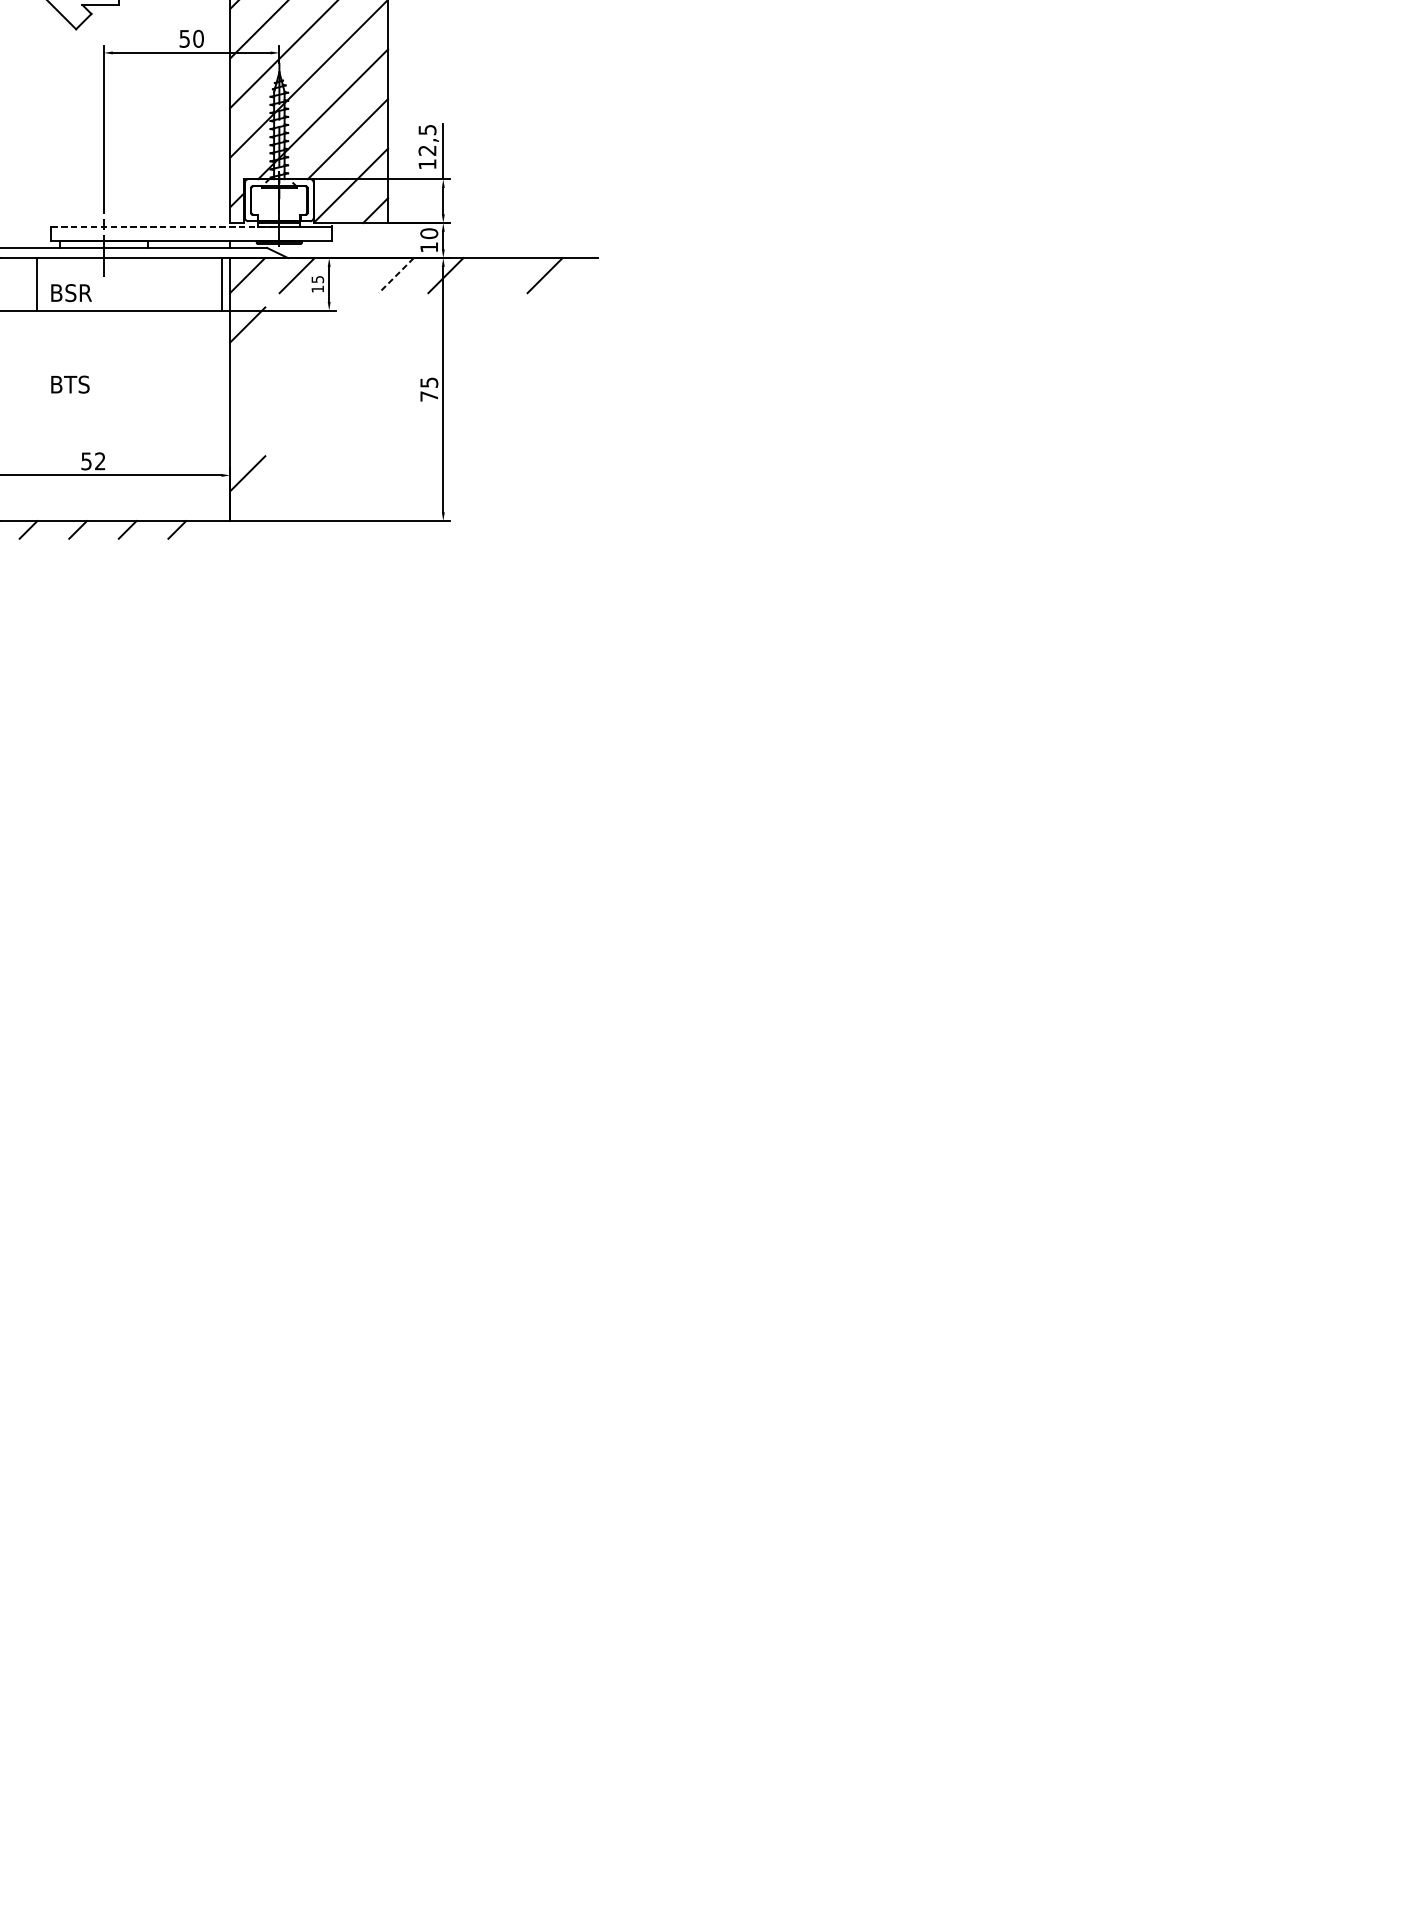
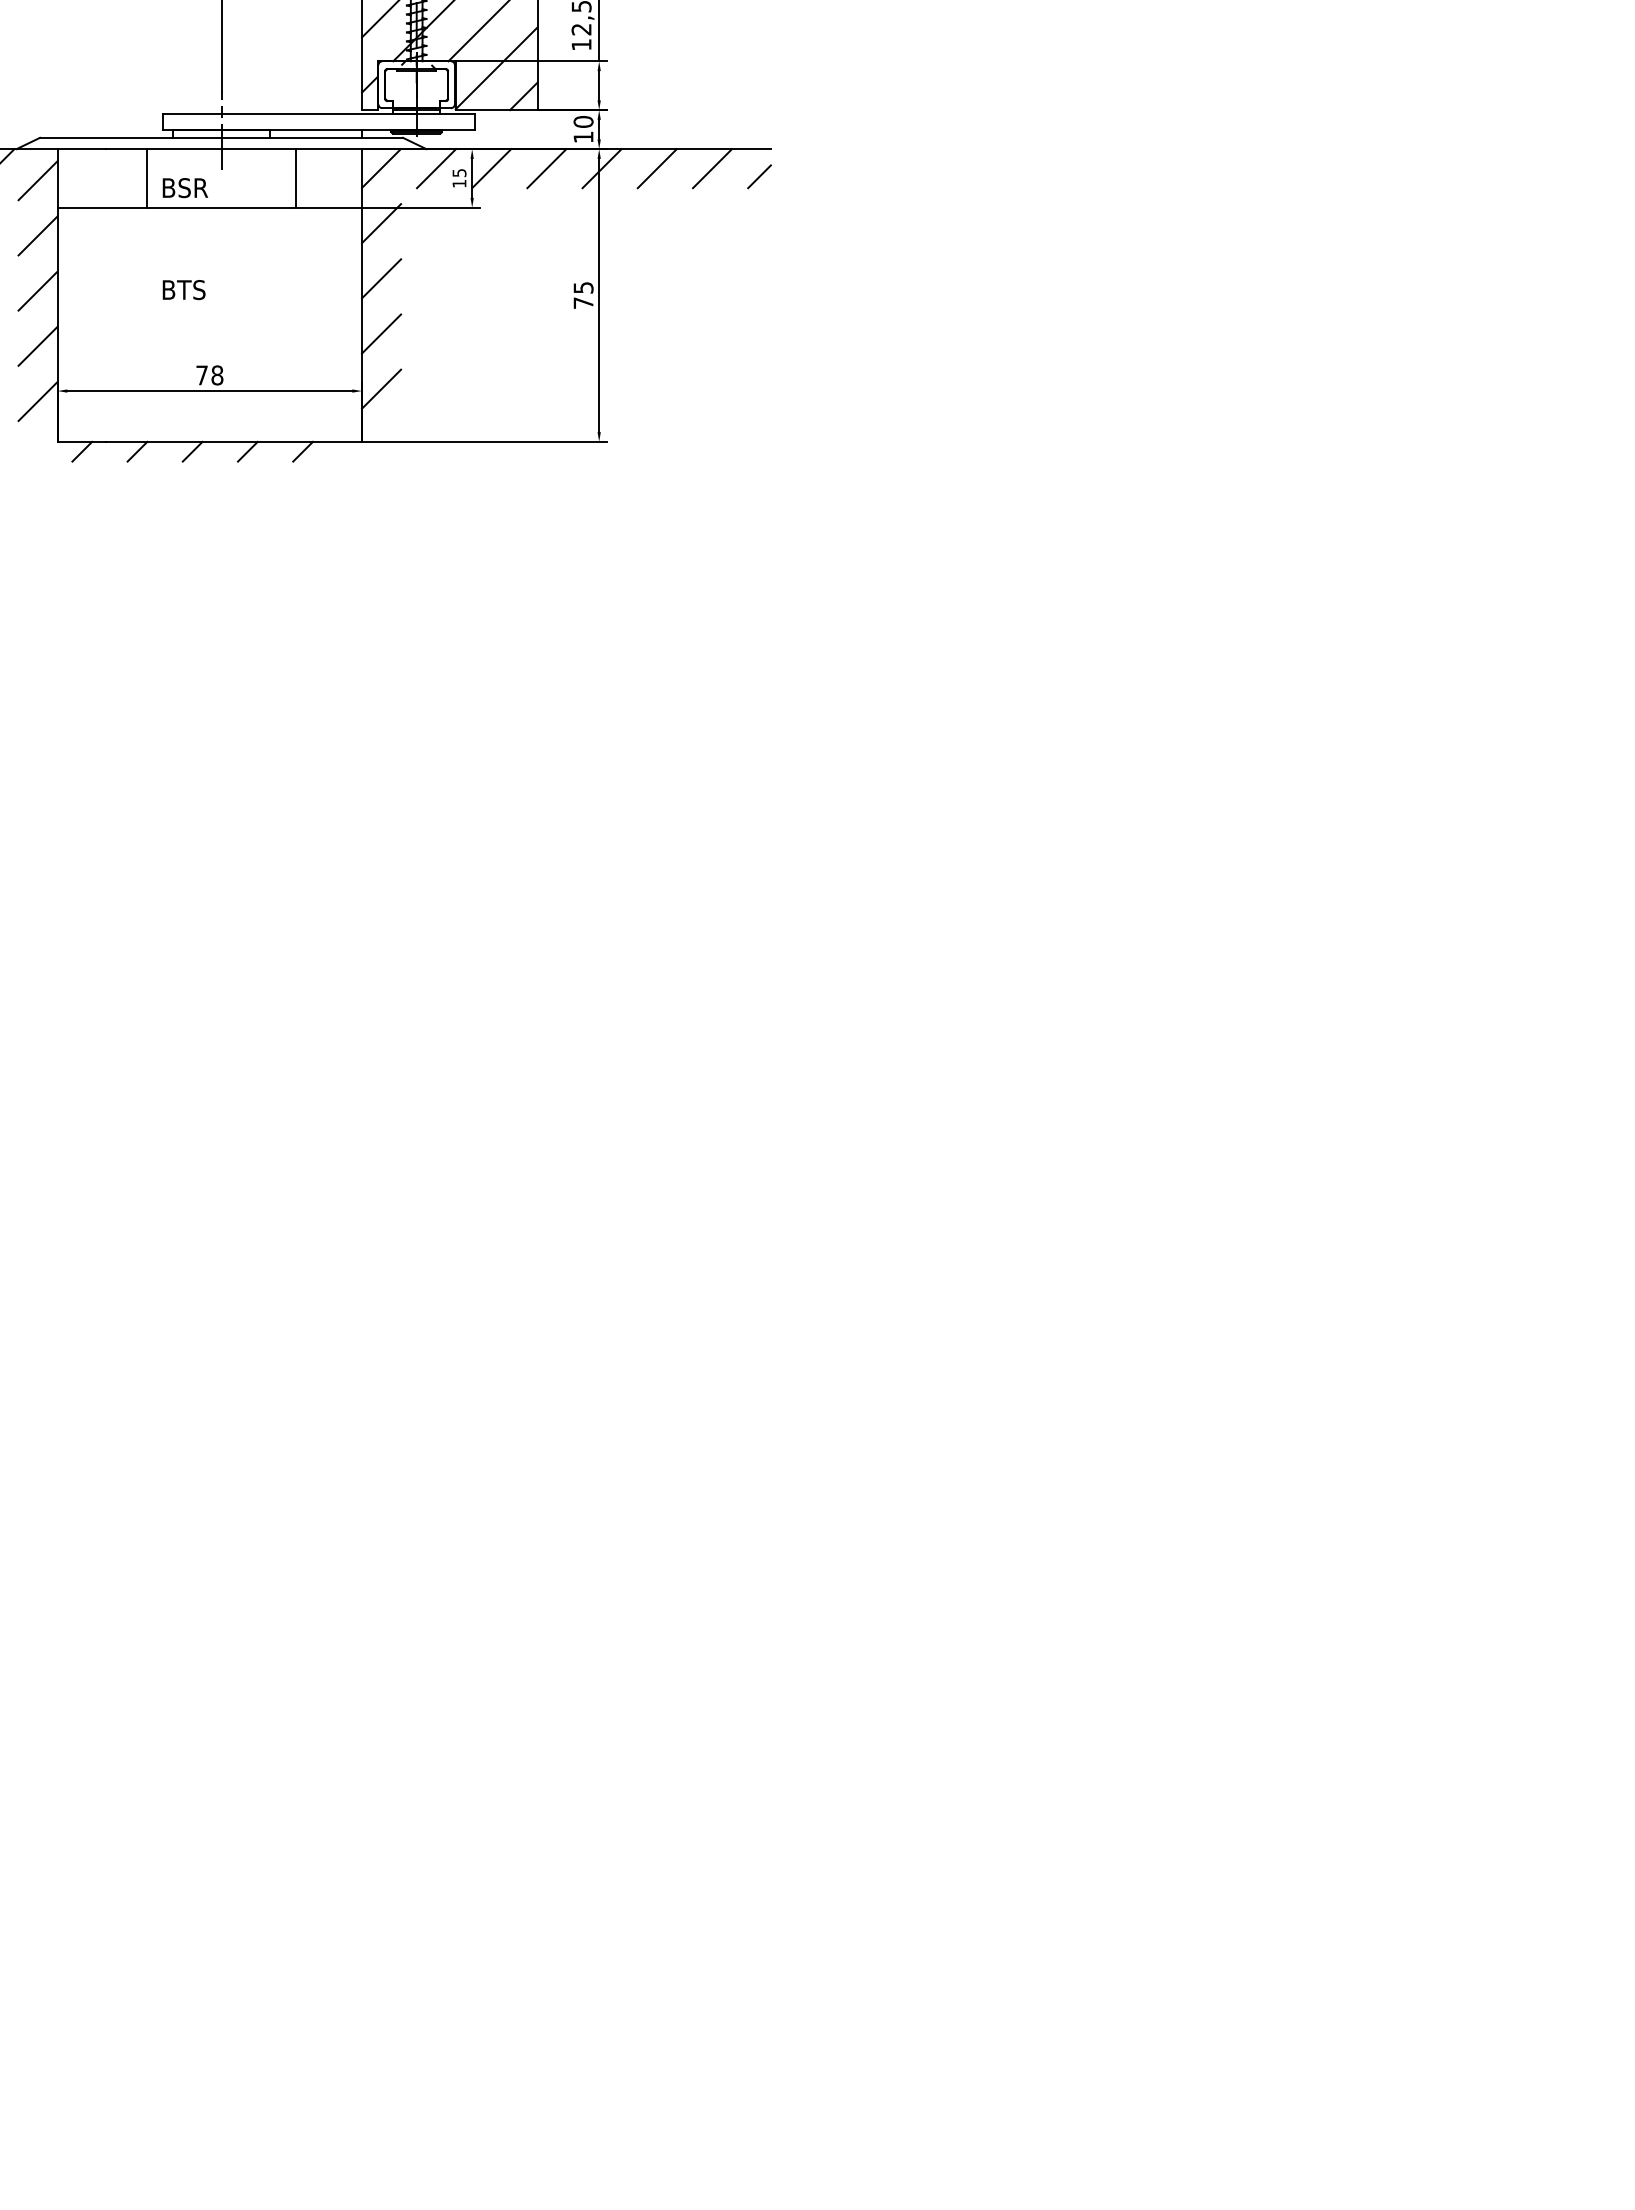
line: (165, 226) -> (289, 114), dashed -> solid
line: (346, 275) -> (491, 168), added
line: (395, 275) -> (546, 168), dashed -> solid
line: (494, 275) -> (656, 168), added
line: (587, 282) -> (759, 176), added
line: (221, 284) -> (295, 178), moved
line: (247, 374) -> (381, 278), added
line: (247, 423) -> (381, 333), added
text: (93, 461) -> (209, 375), 52 -> 78

